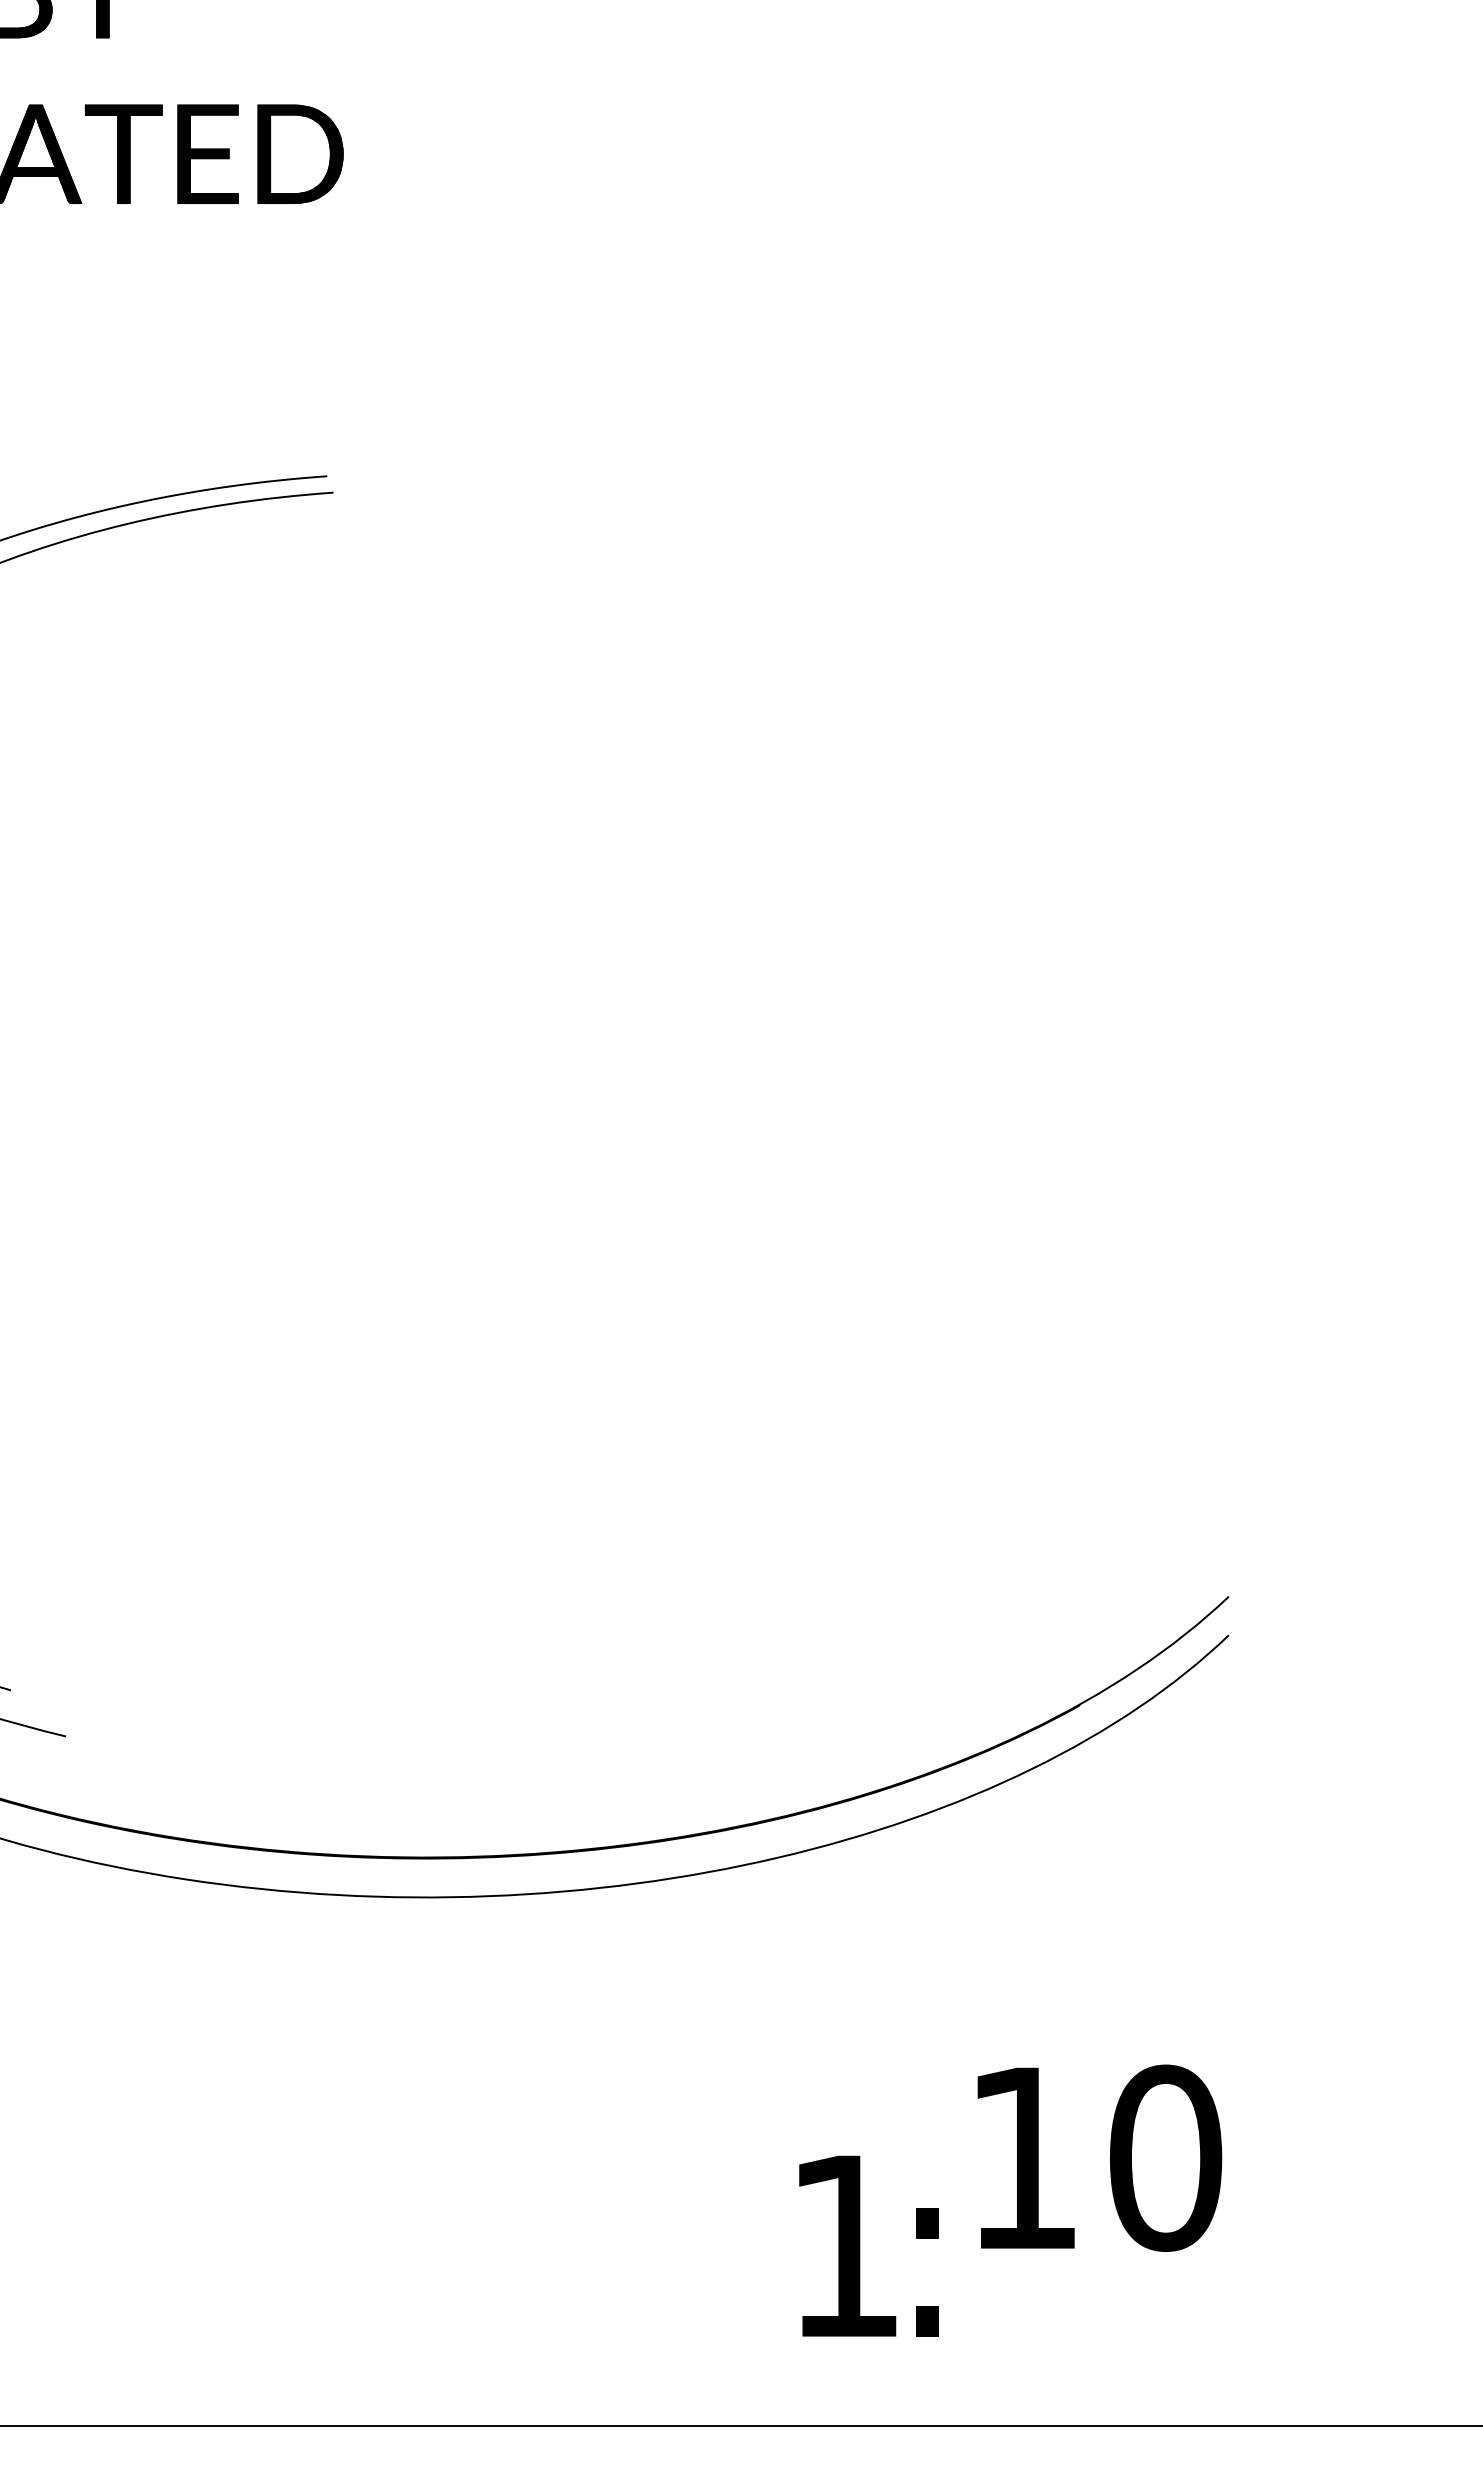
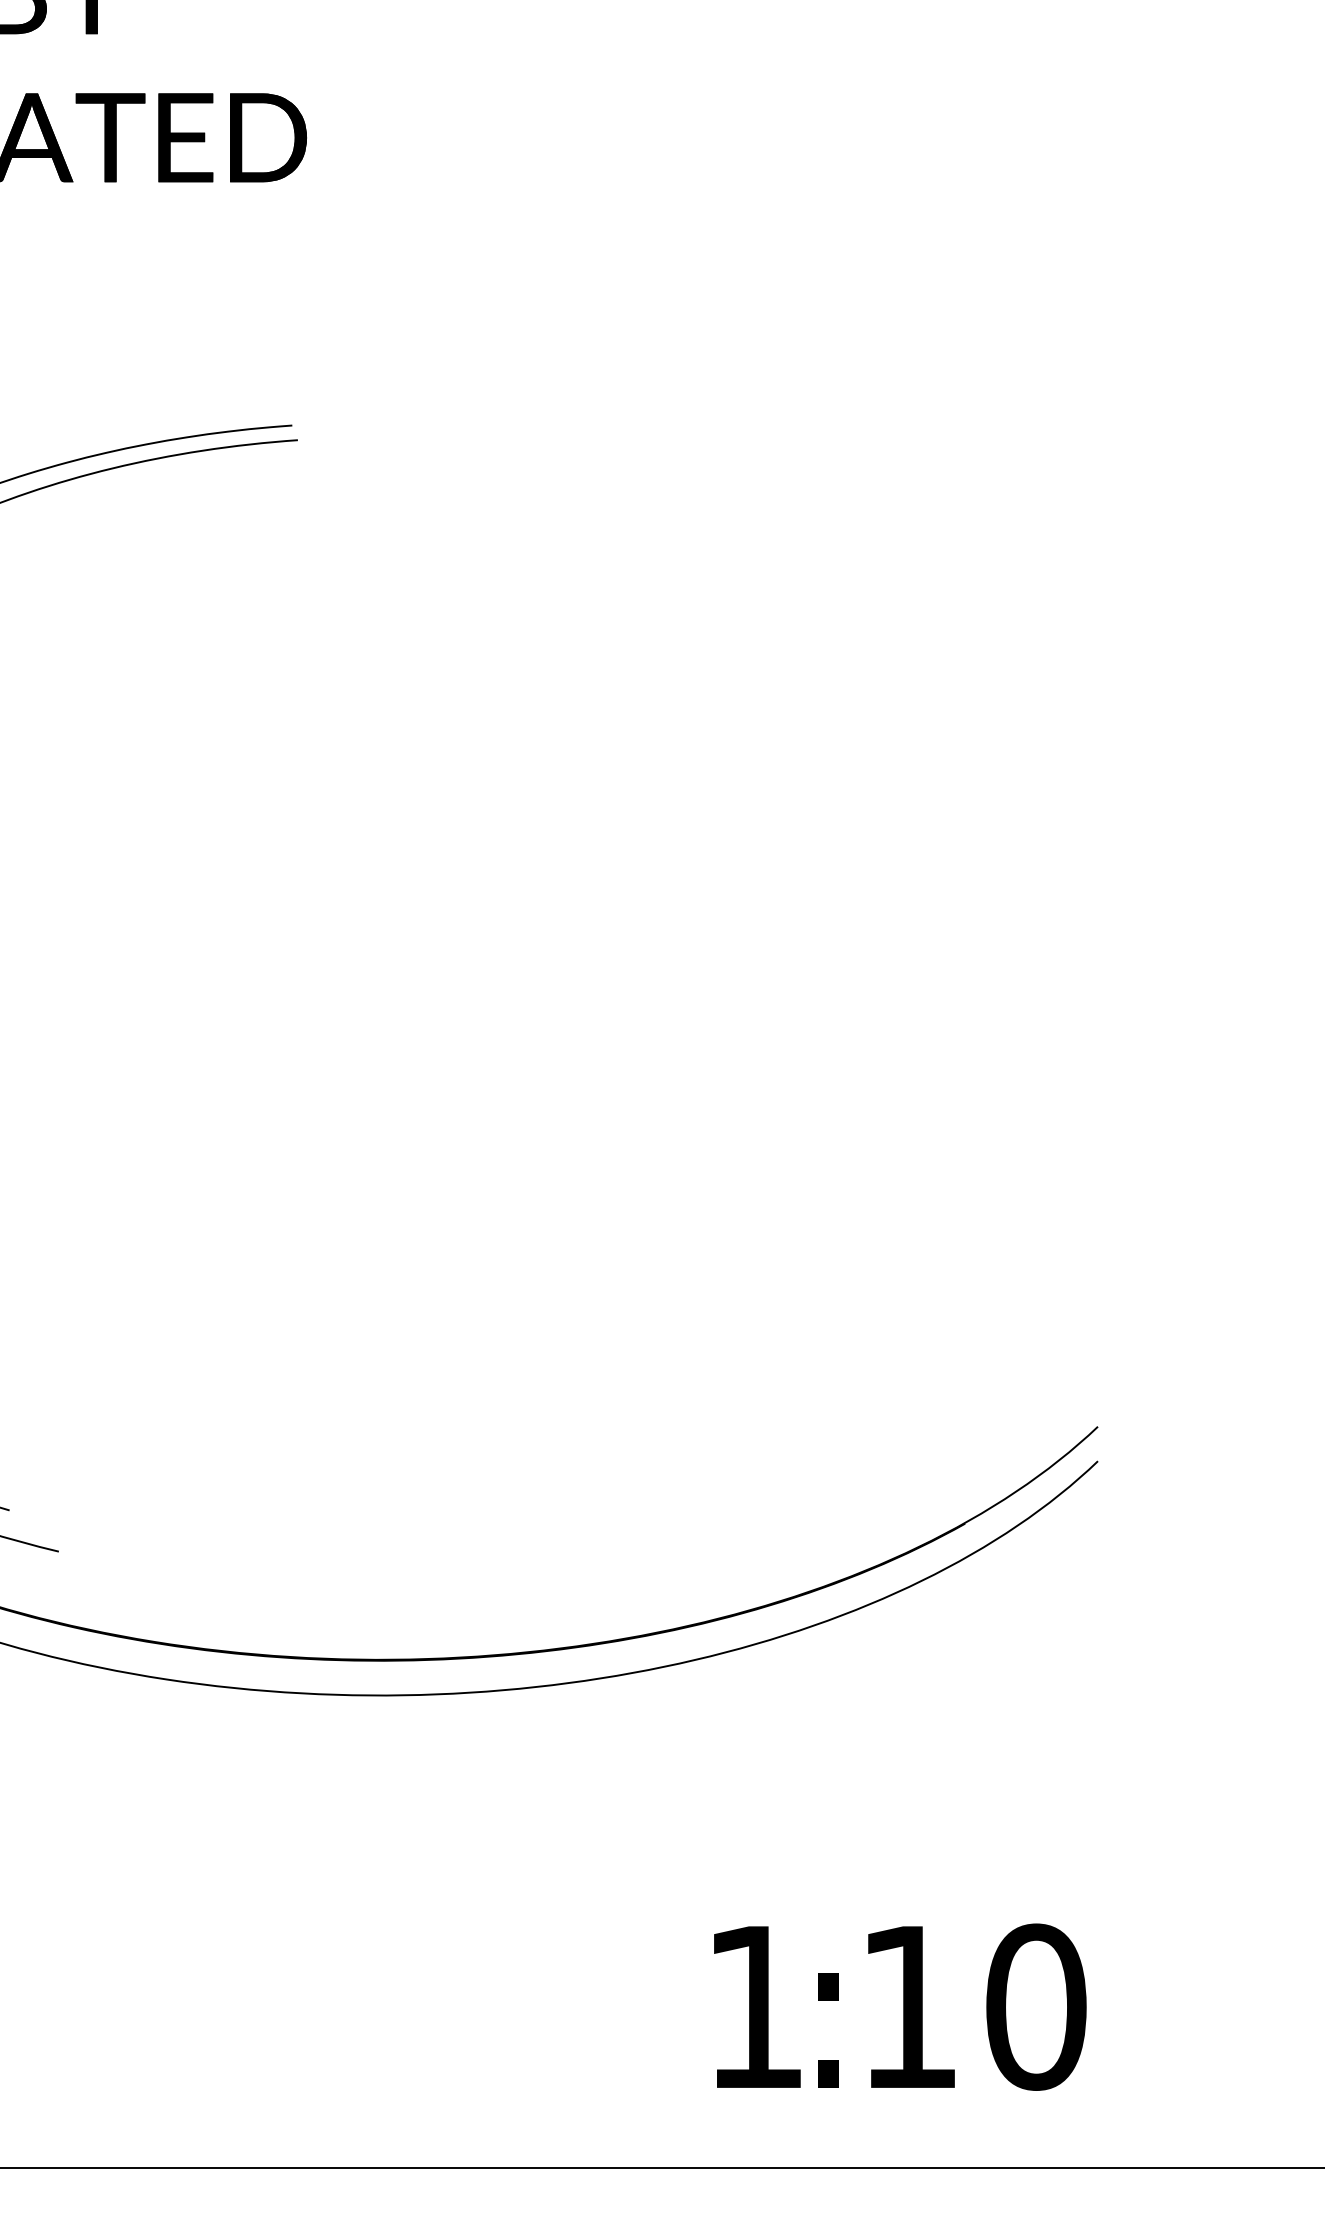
text: (1099, 2157) -> (977, 2006), moved

